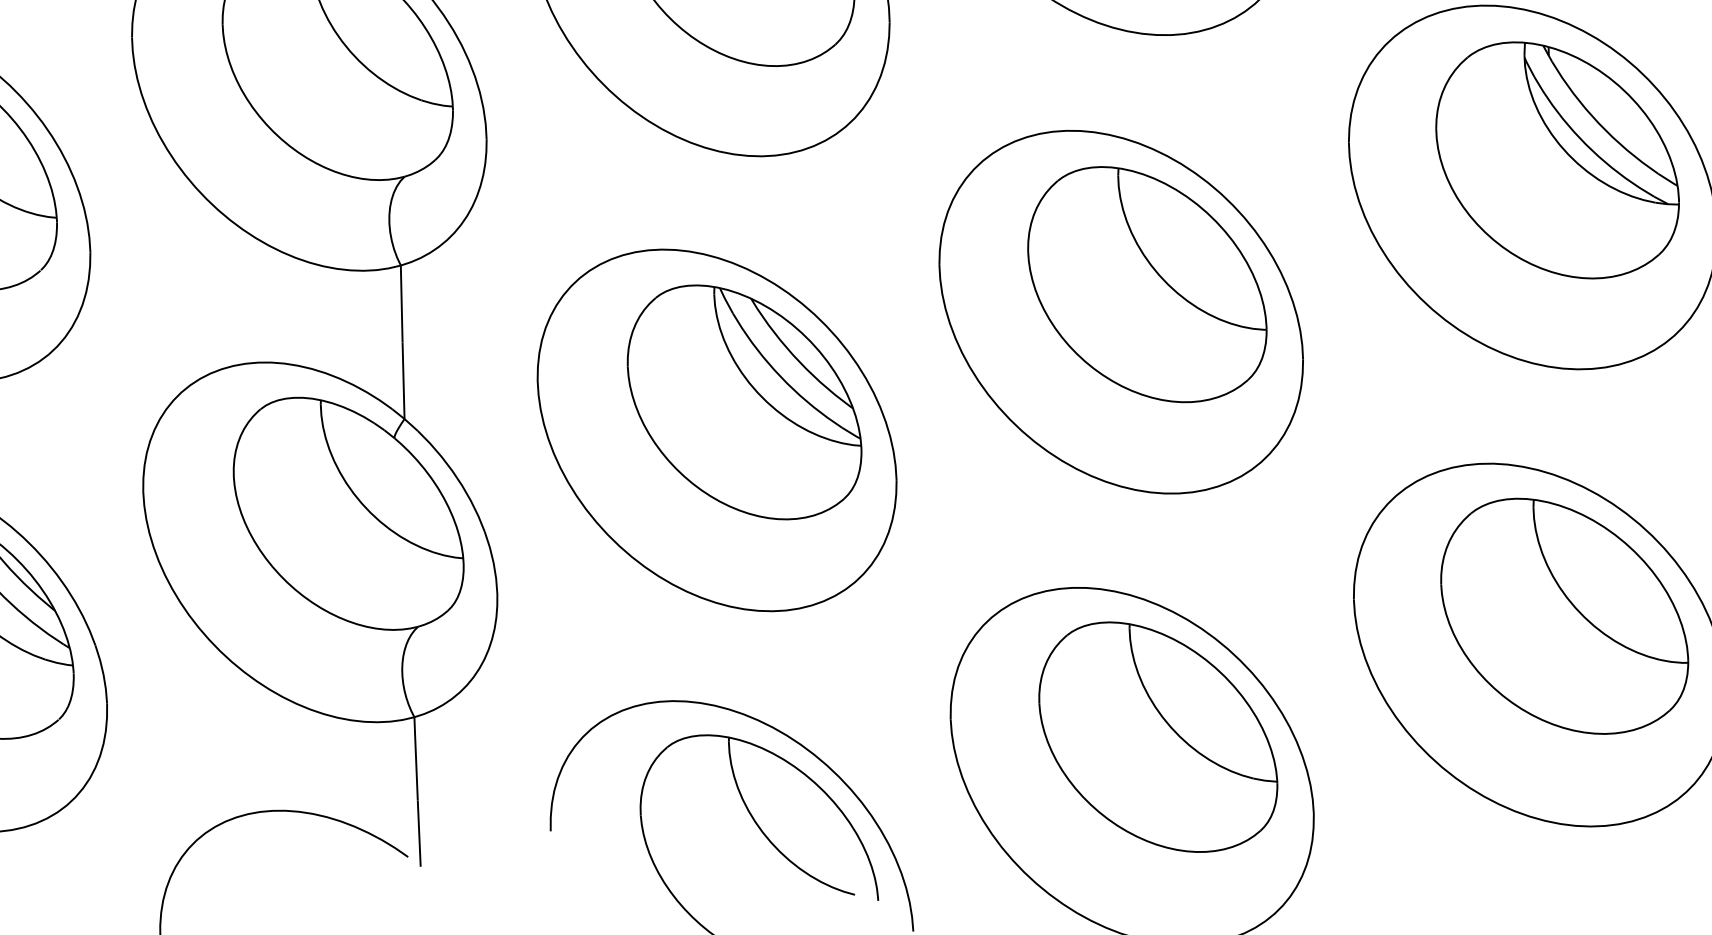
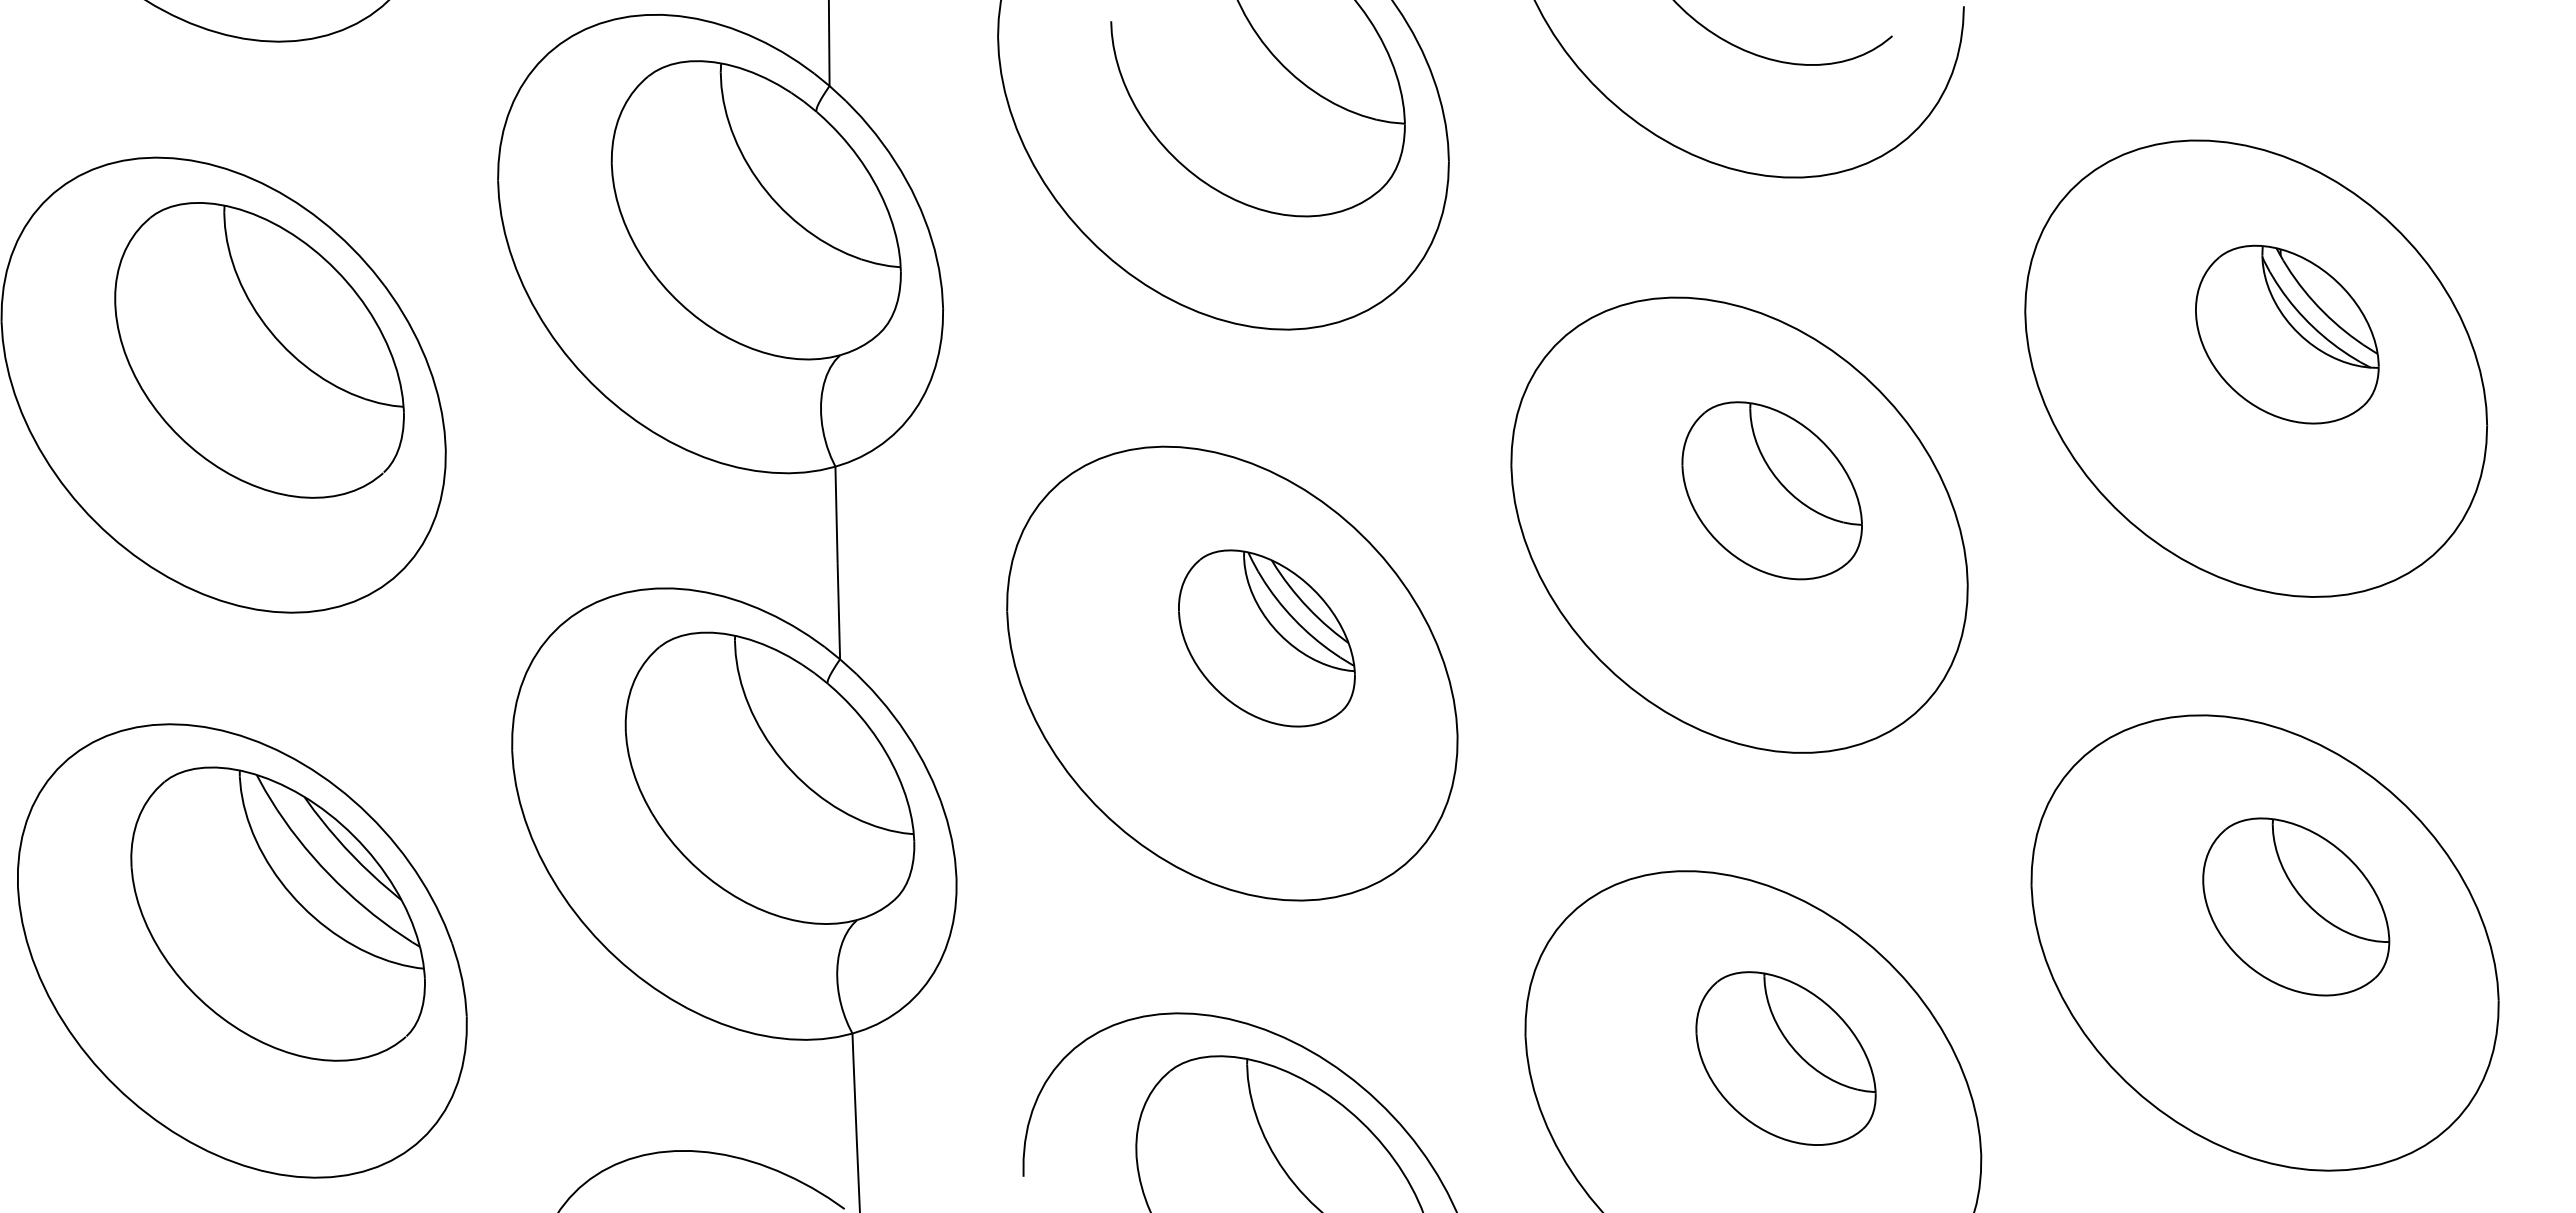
part: (1557, 160) -> (2287, 334), size x0.6
part: (1146, 284) -> (1771, 490), size x0.6
part: (744, 402) -> (1266, 638), size x0.6
part: (1565, 615) -> (2296, 906), size x0.6
part: (1157, 737) -> (1785, 1058), size x0.6

